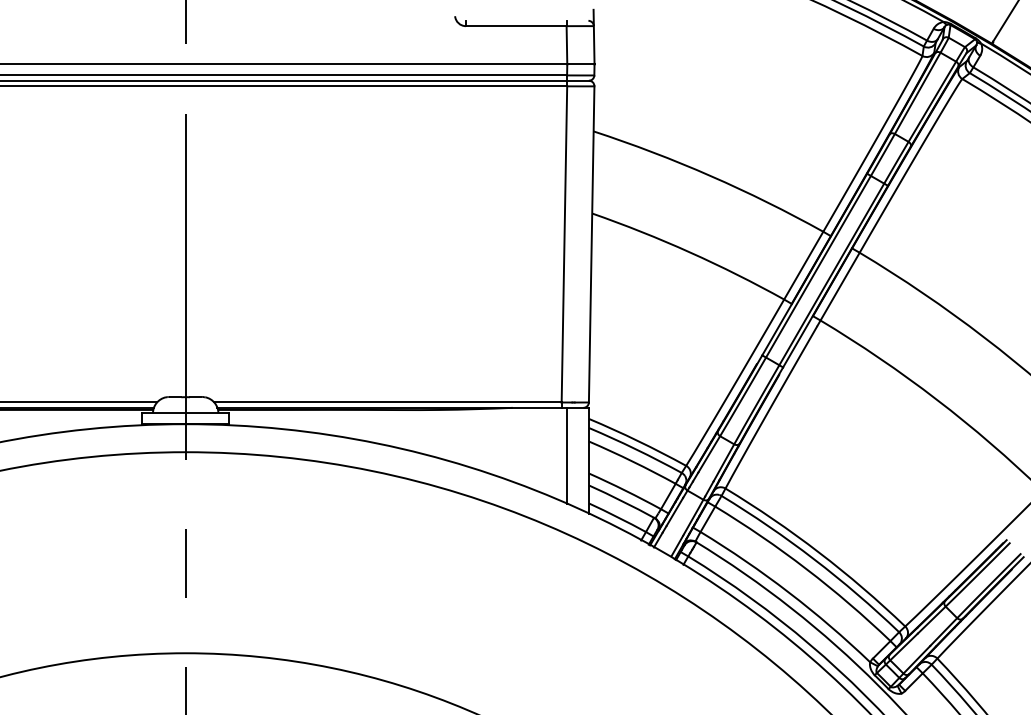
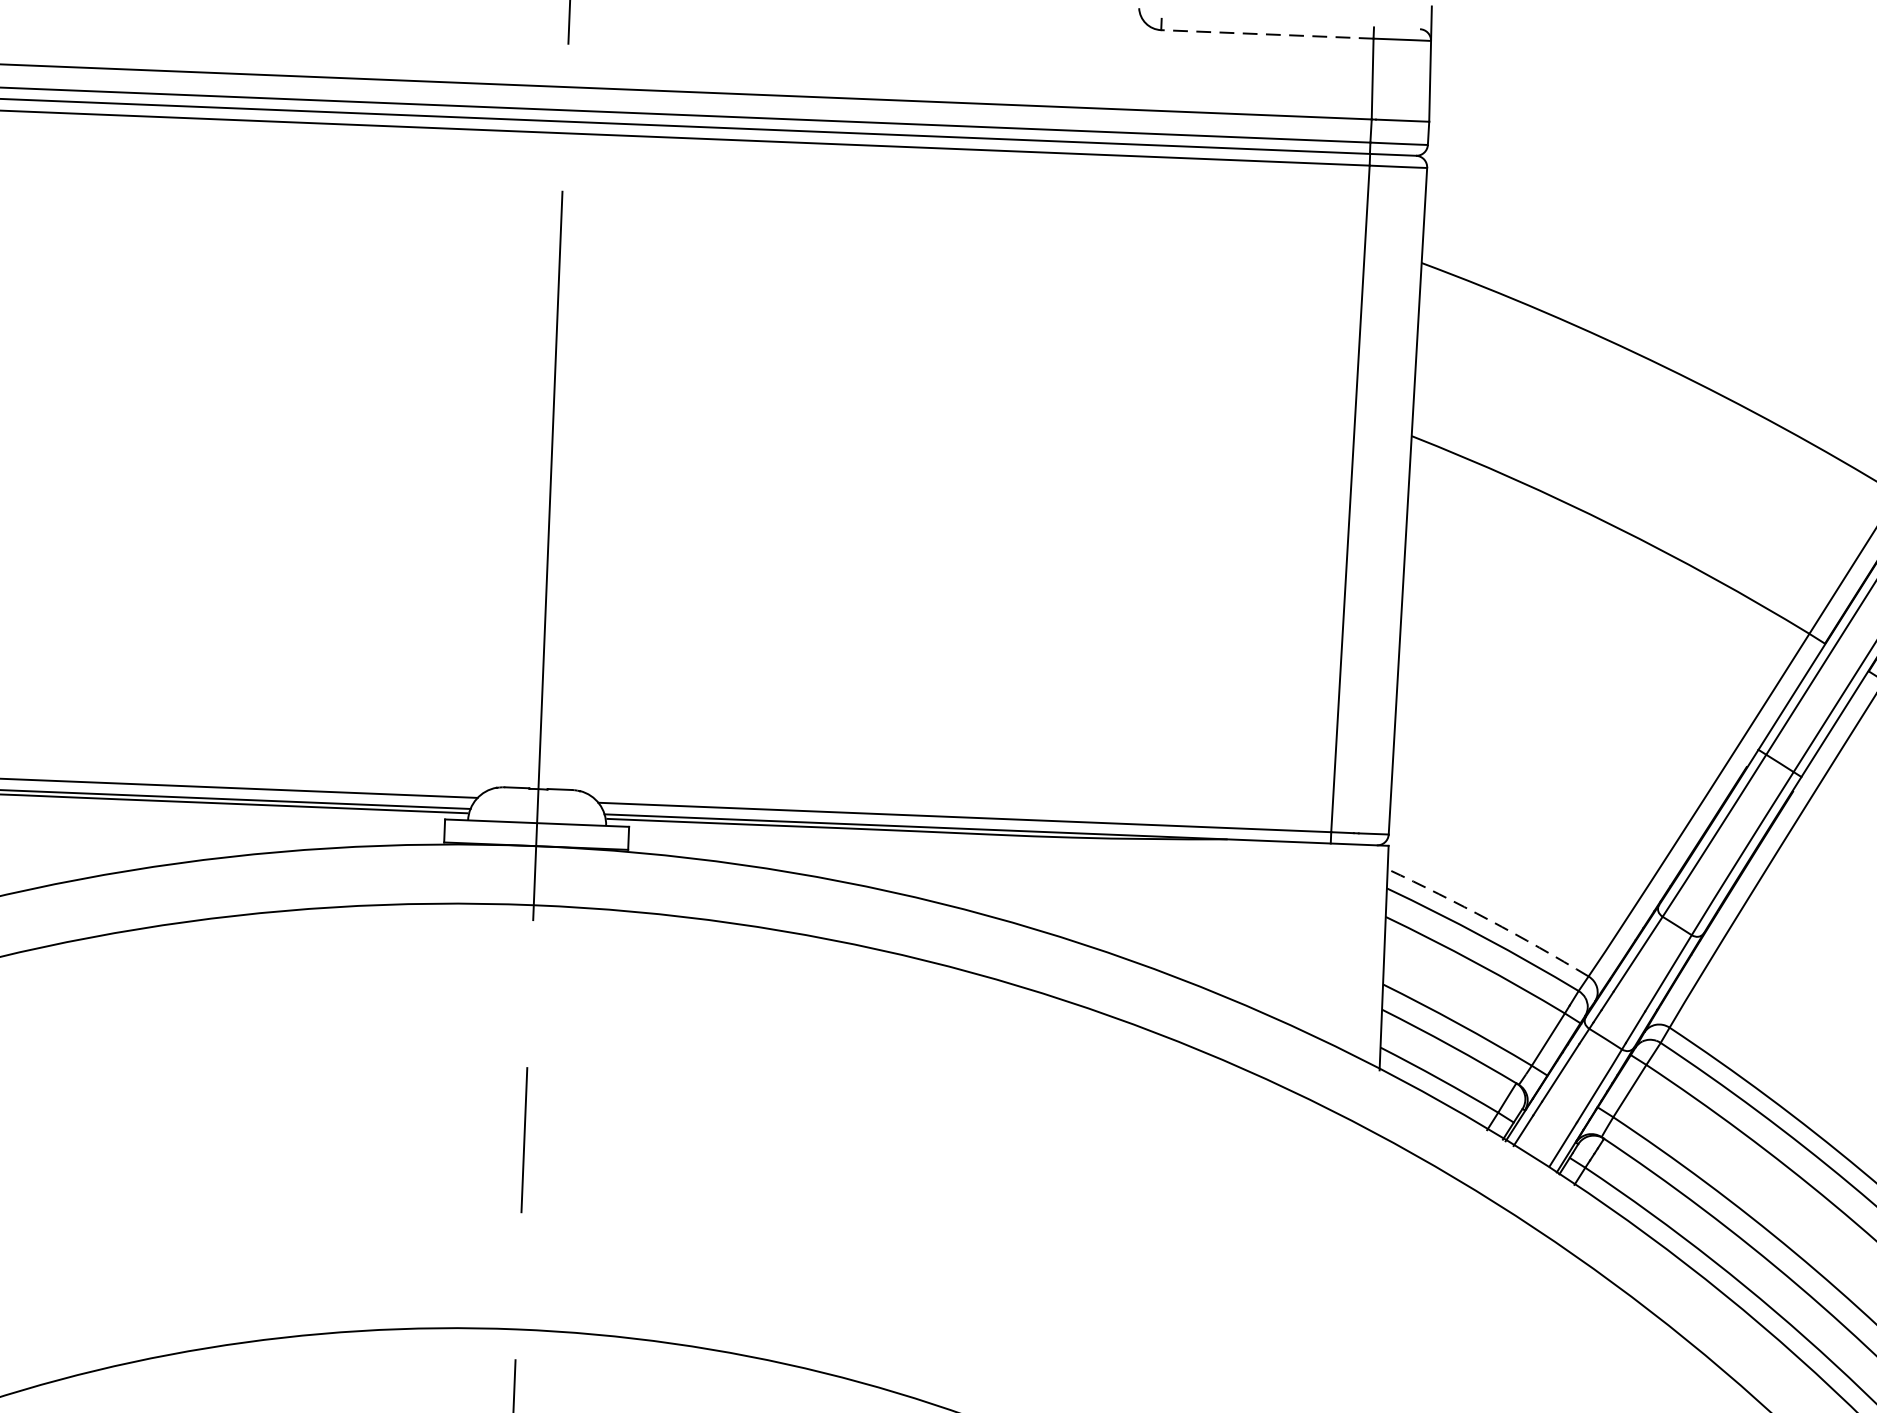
line: (515, 26) -> (1265, 35), solid -> dashed
arc: (638, 441) -> (1490, 921), solid -> dashed
line: (567, 455) -> (1339, 944), removed

